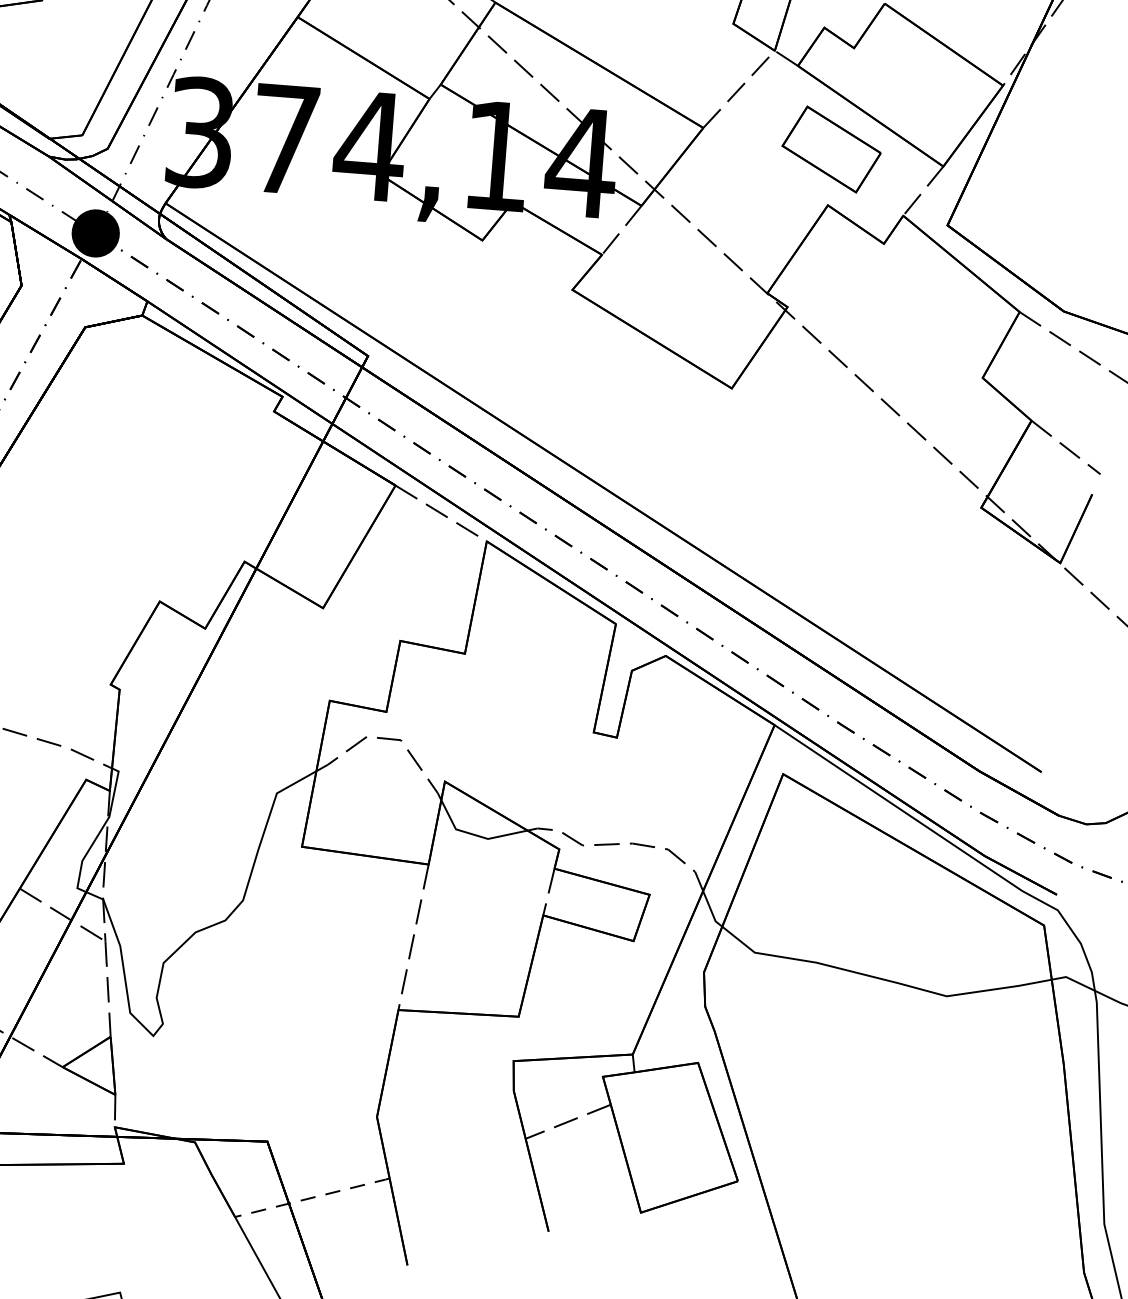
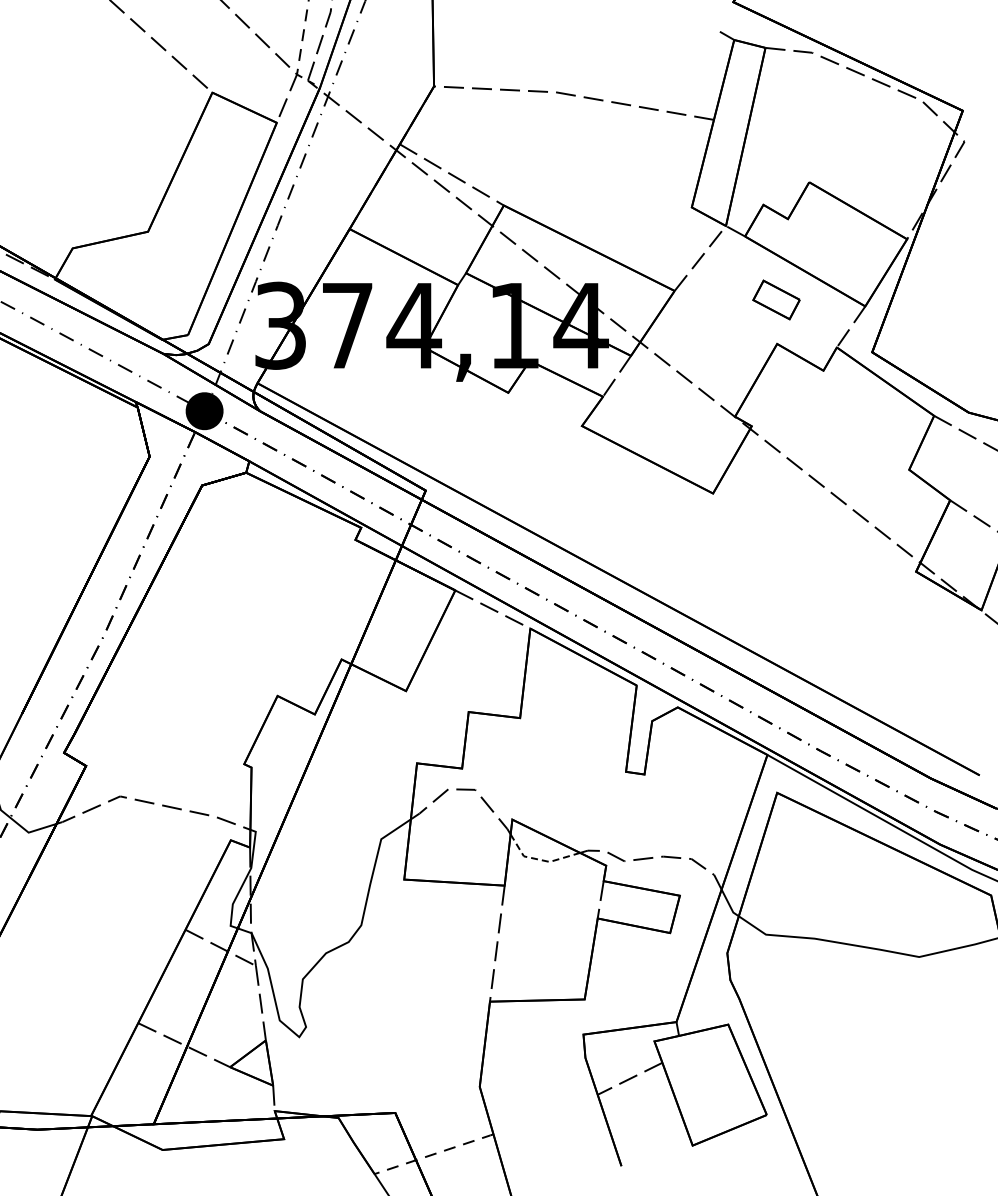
part: (831, 148) -> (776, 299), size x0.6
line: (476, 834) -> (540, 859), solid -> dashed

